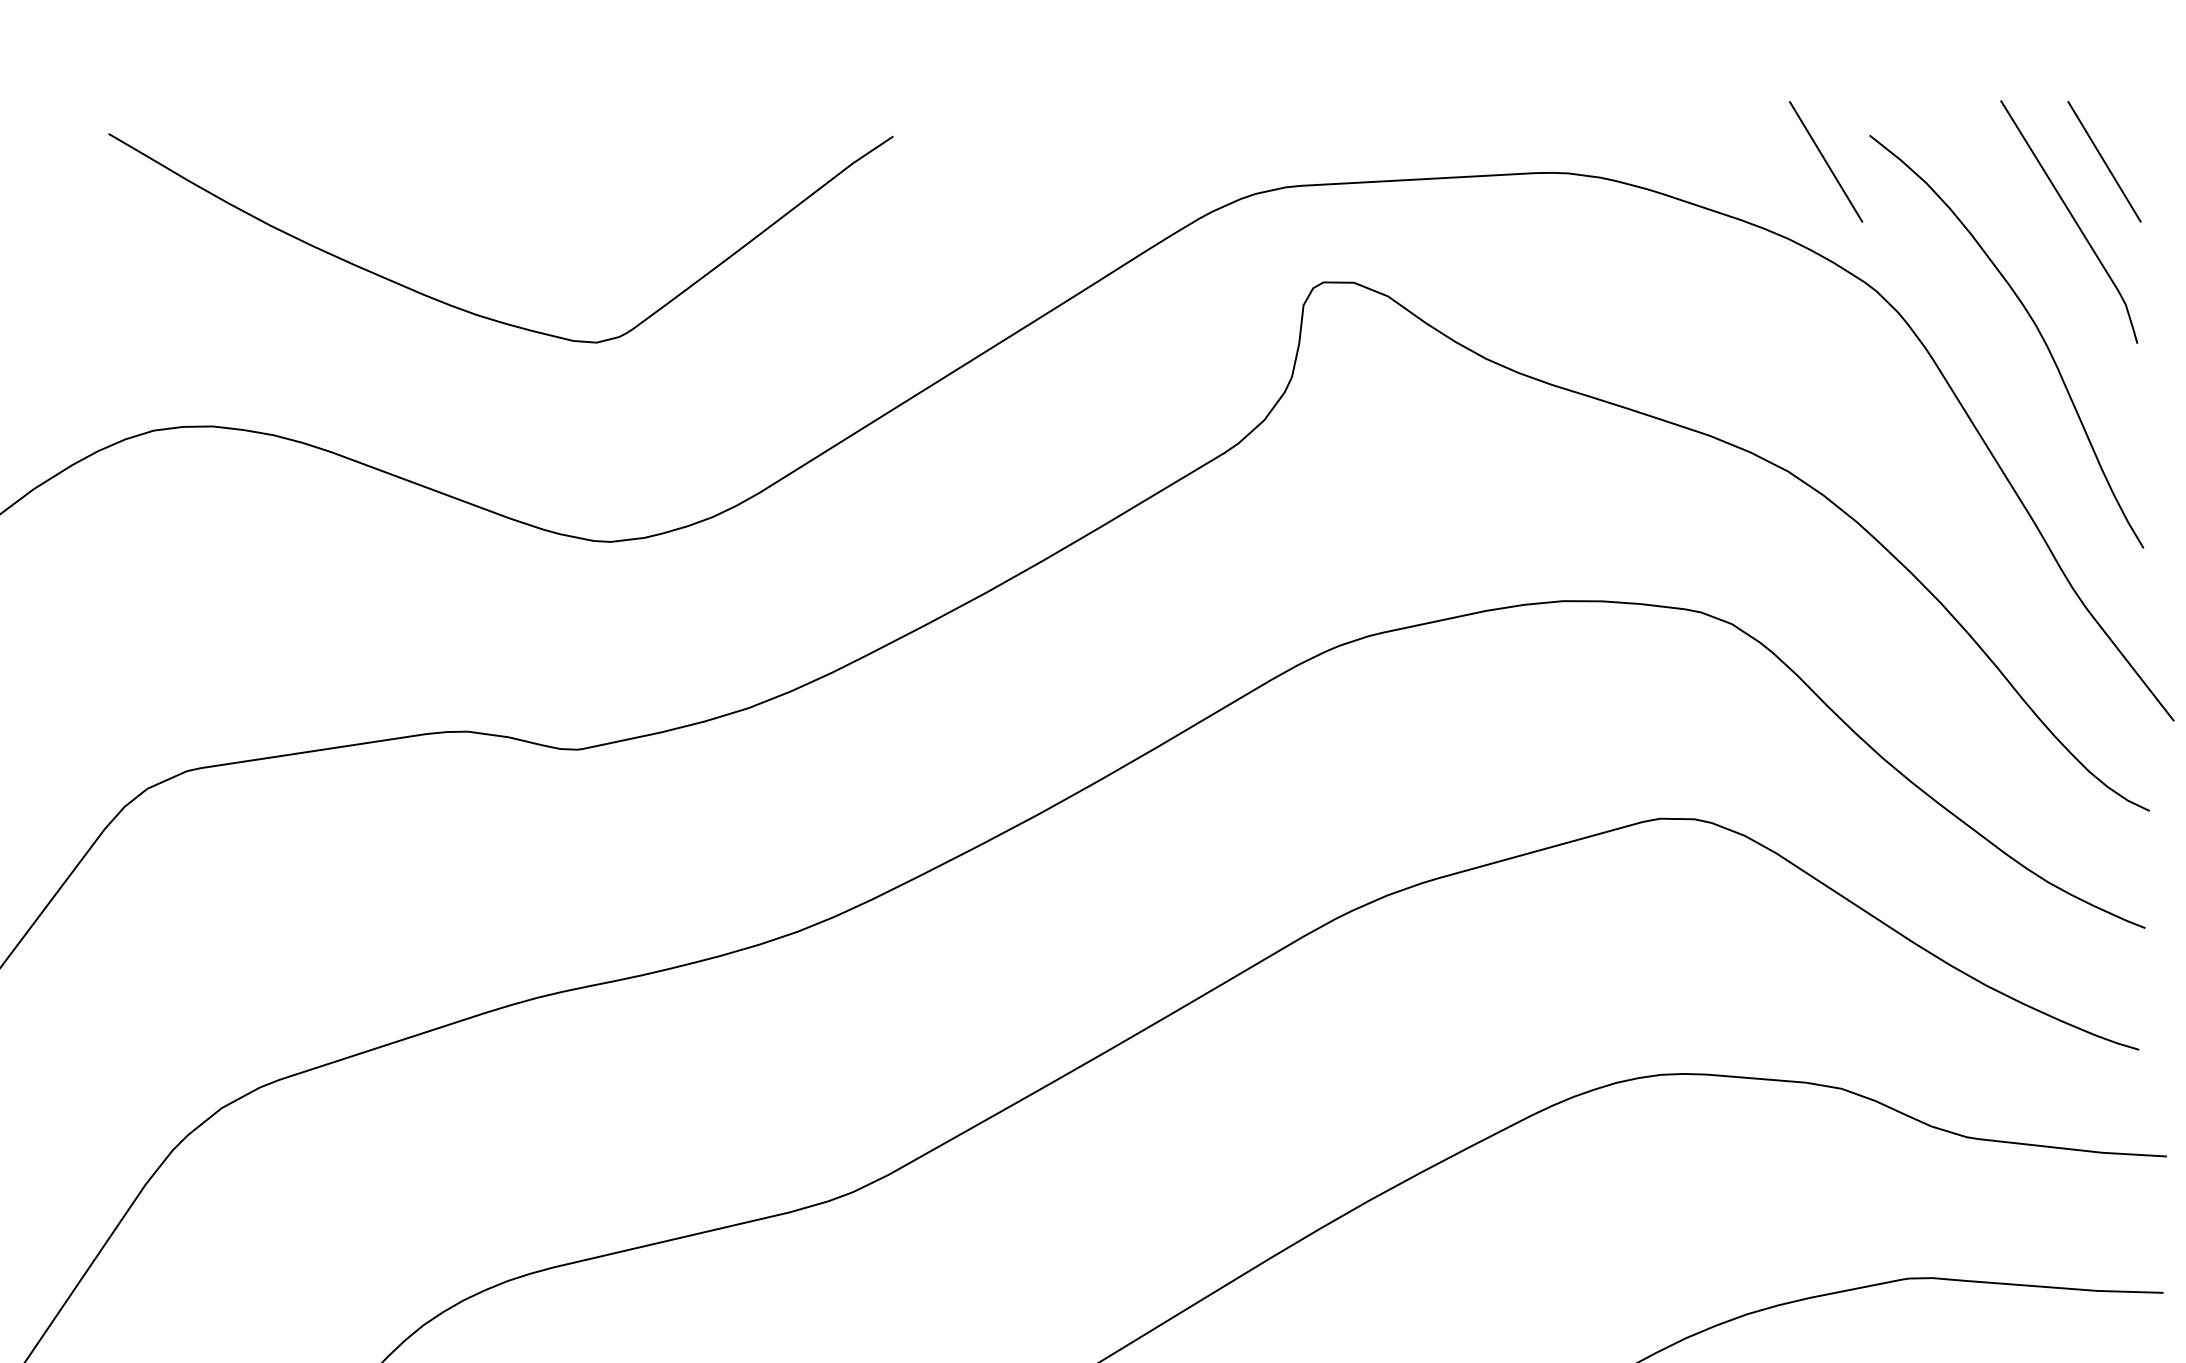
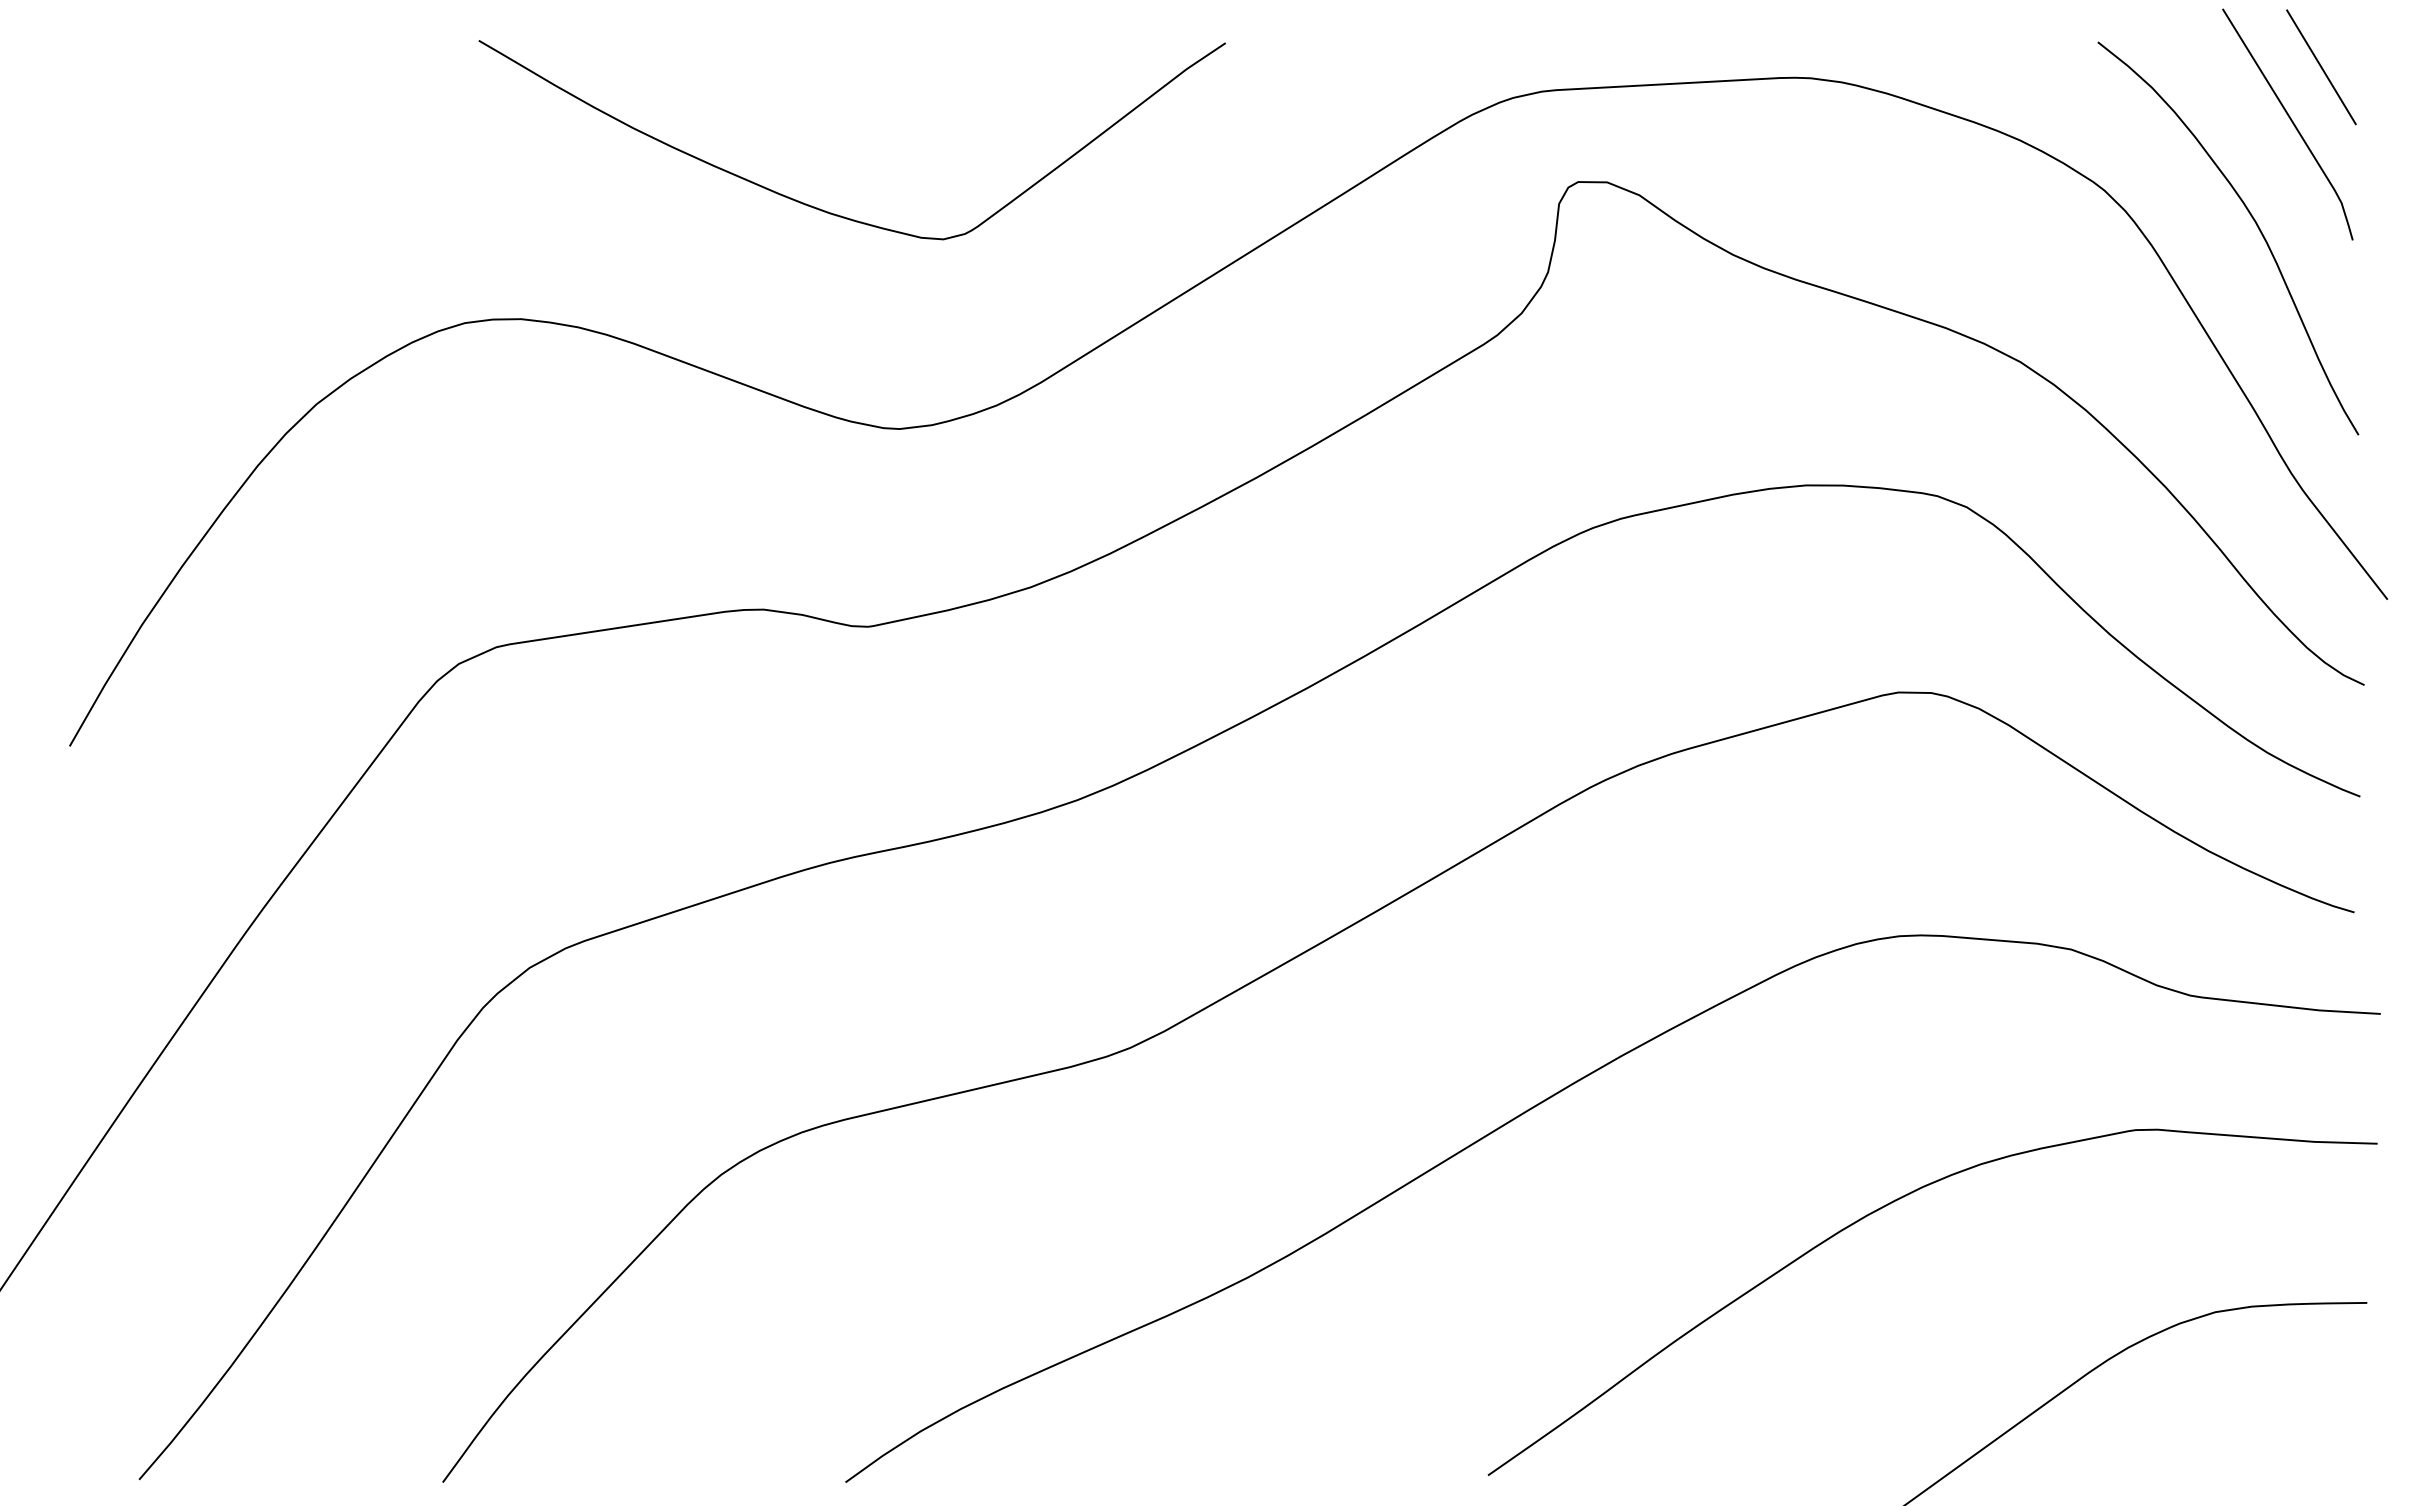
line: (1826, 162) -> (2056, 67), removed
curve: (475, 313) -> (828, 211), moved

